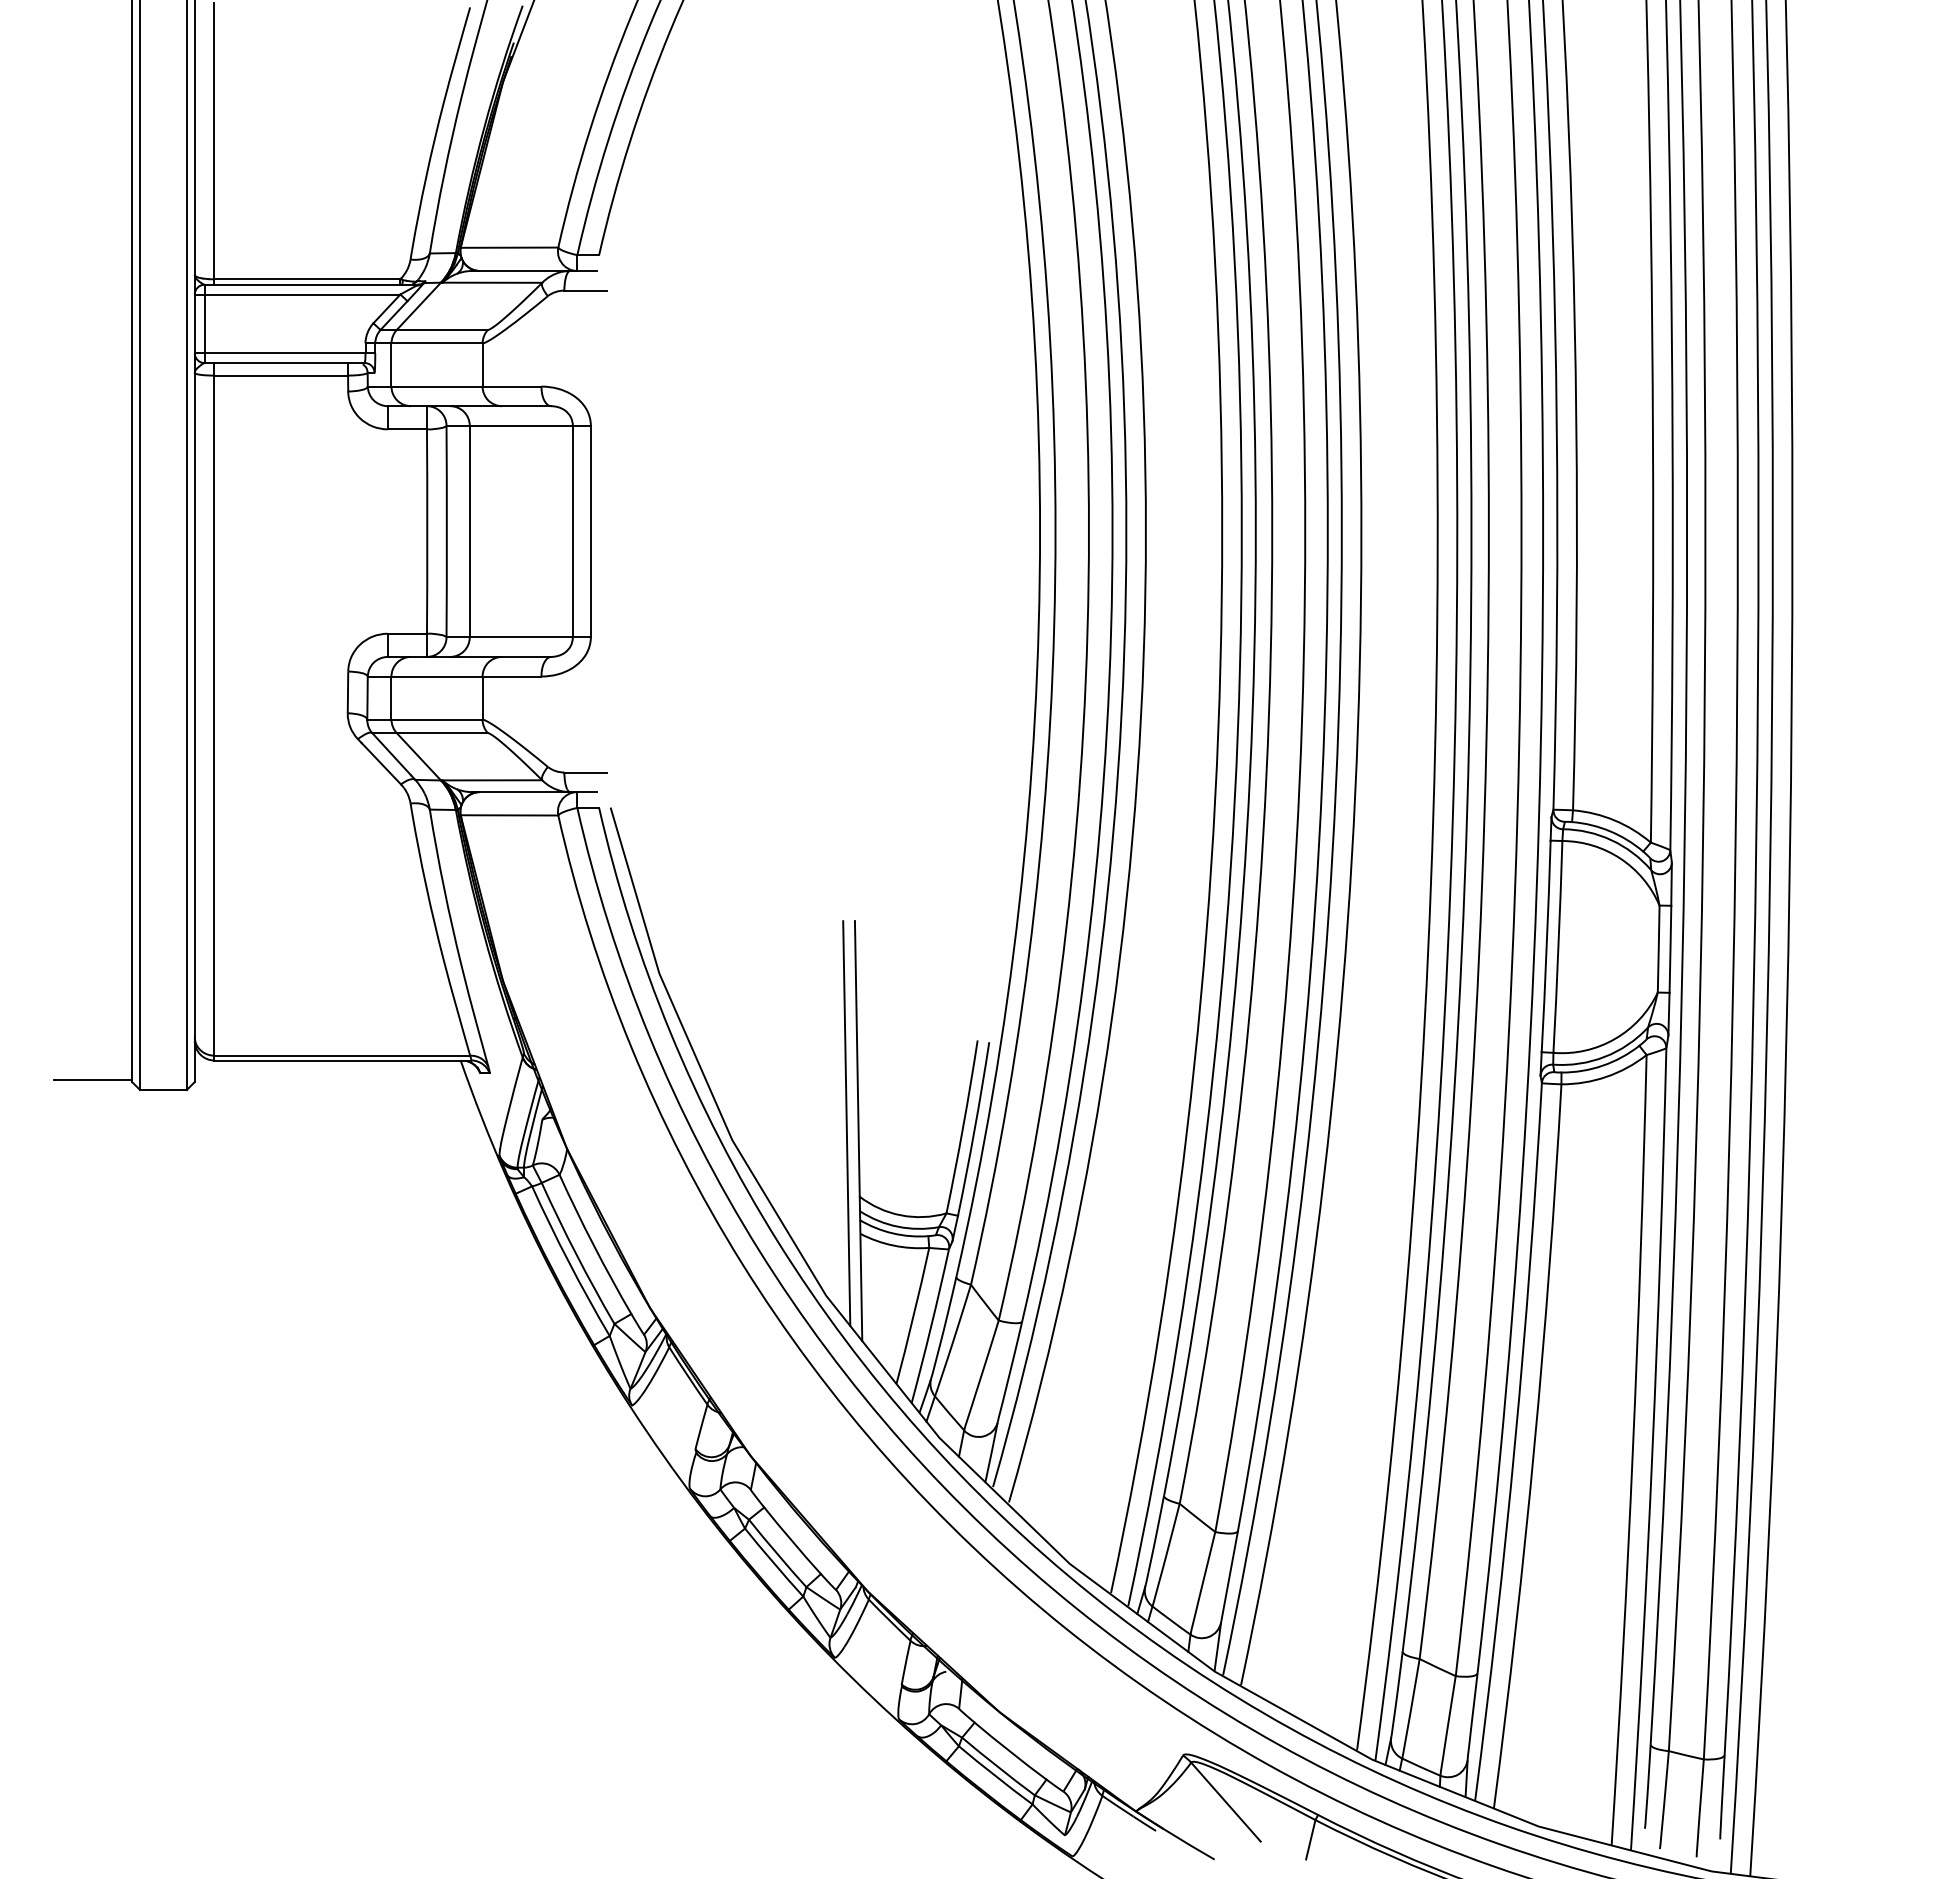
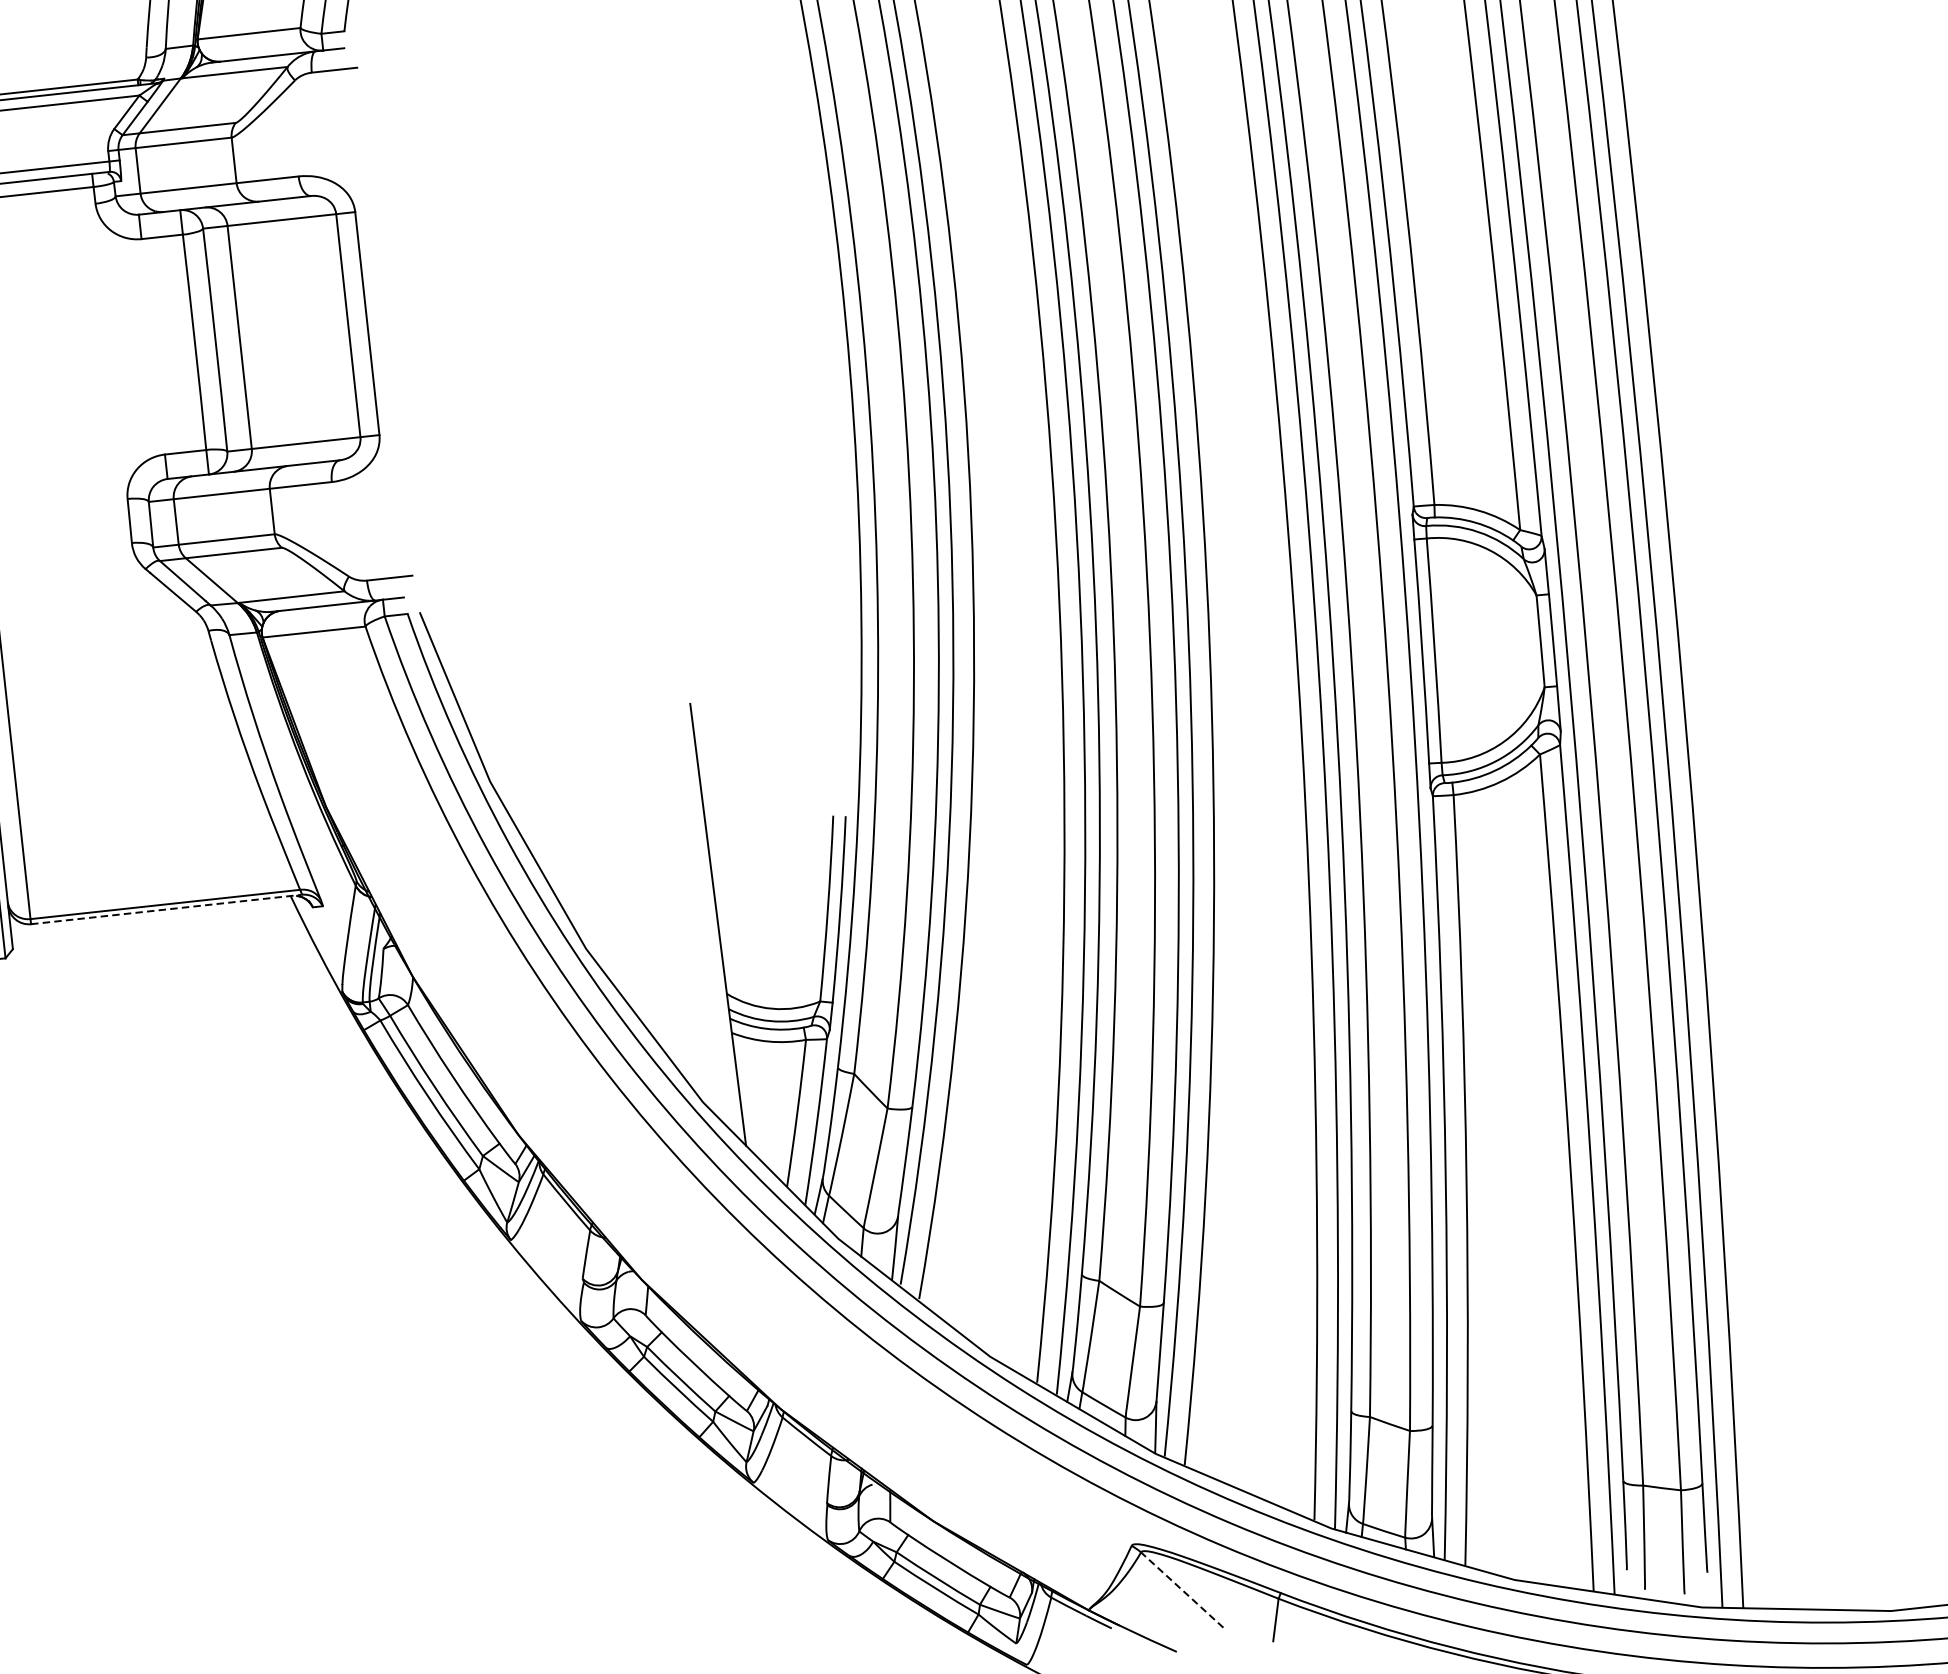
line: (343, 1060) -> (167, 909), solid -> dashed
line: (846, 1123) -> (704, 918), removed
line: (1225, 1802) -> (1181, 1590), solid -> dashed

